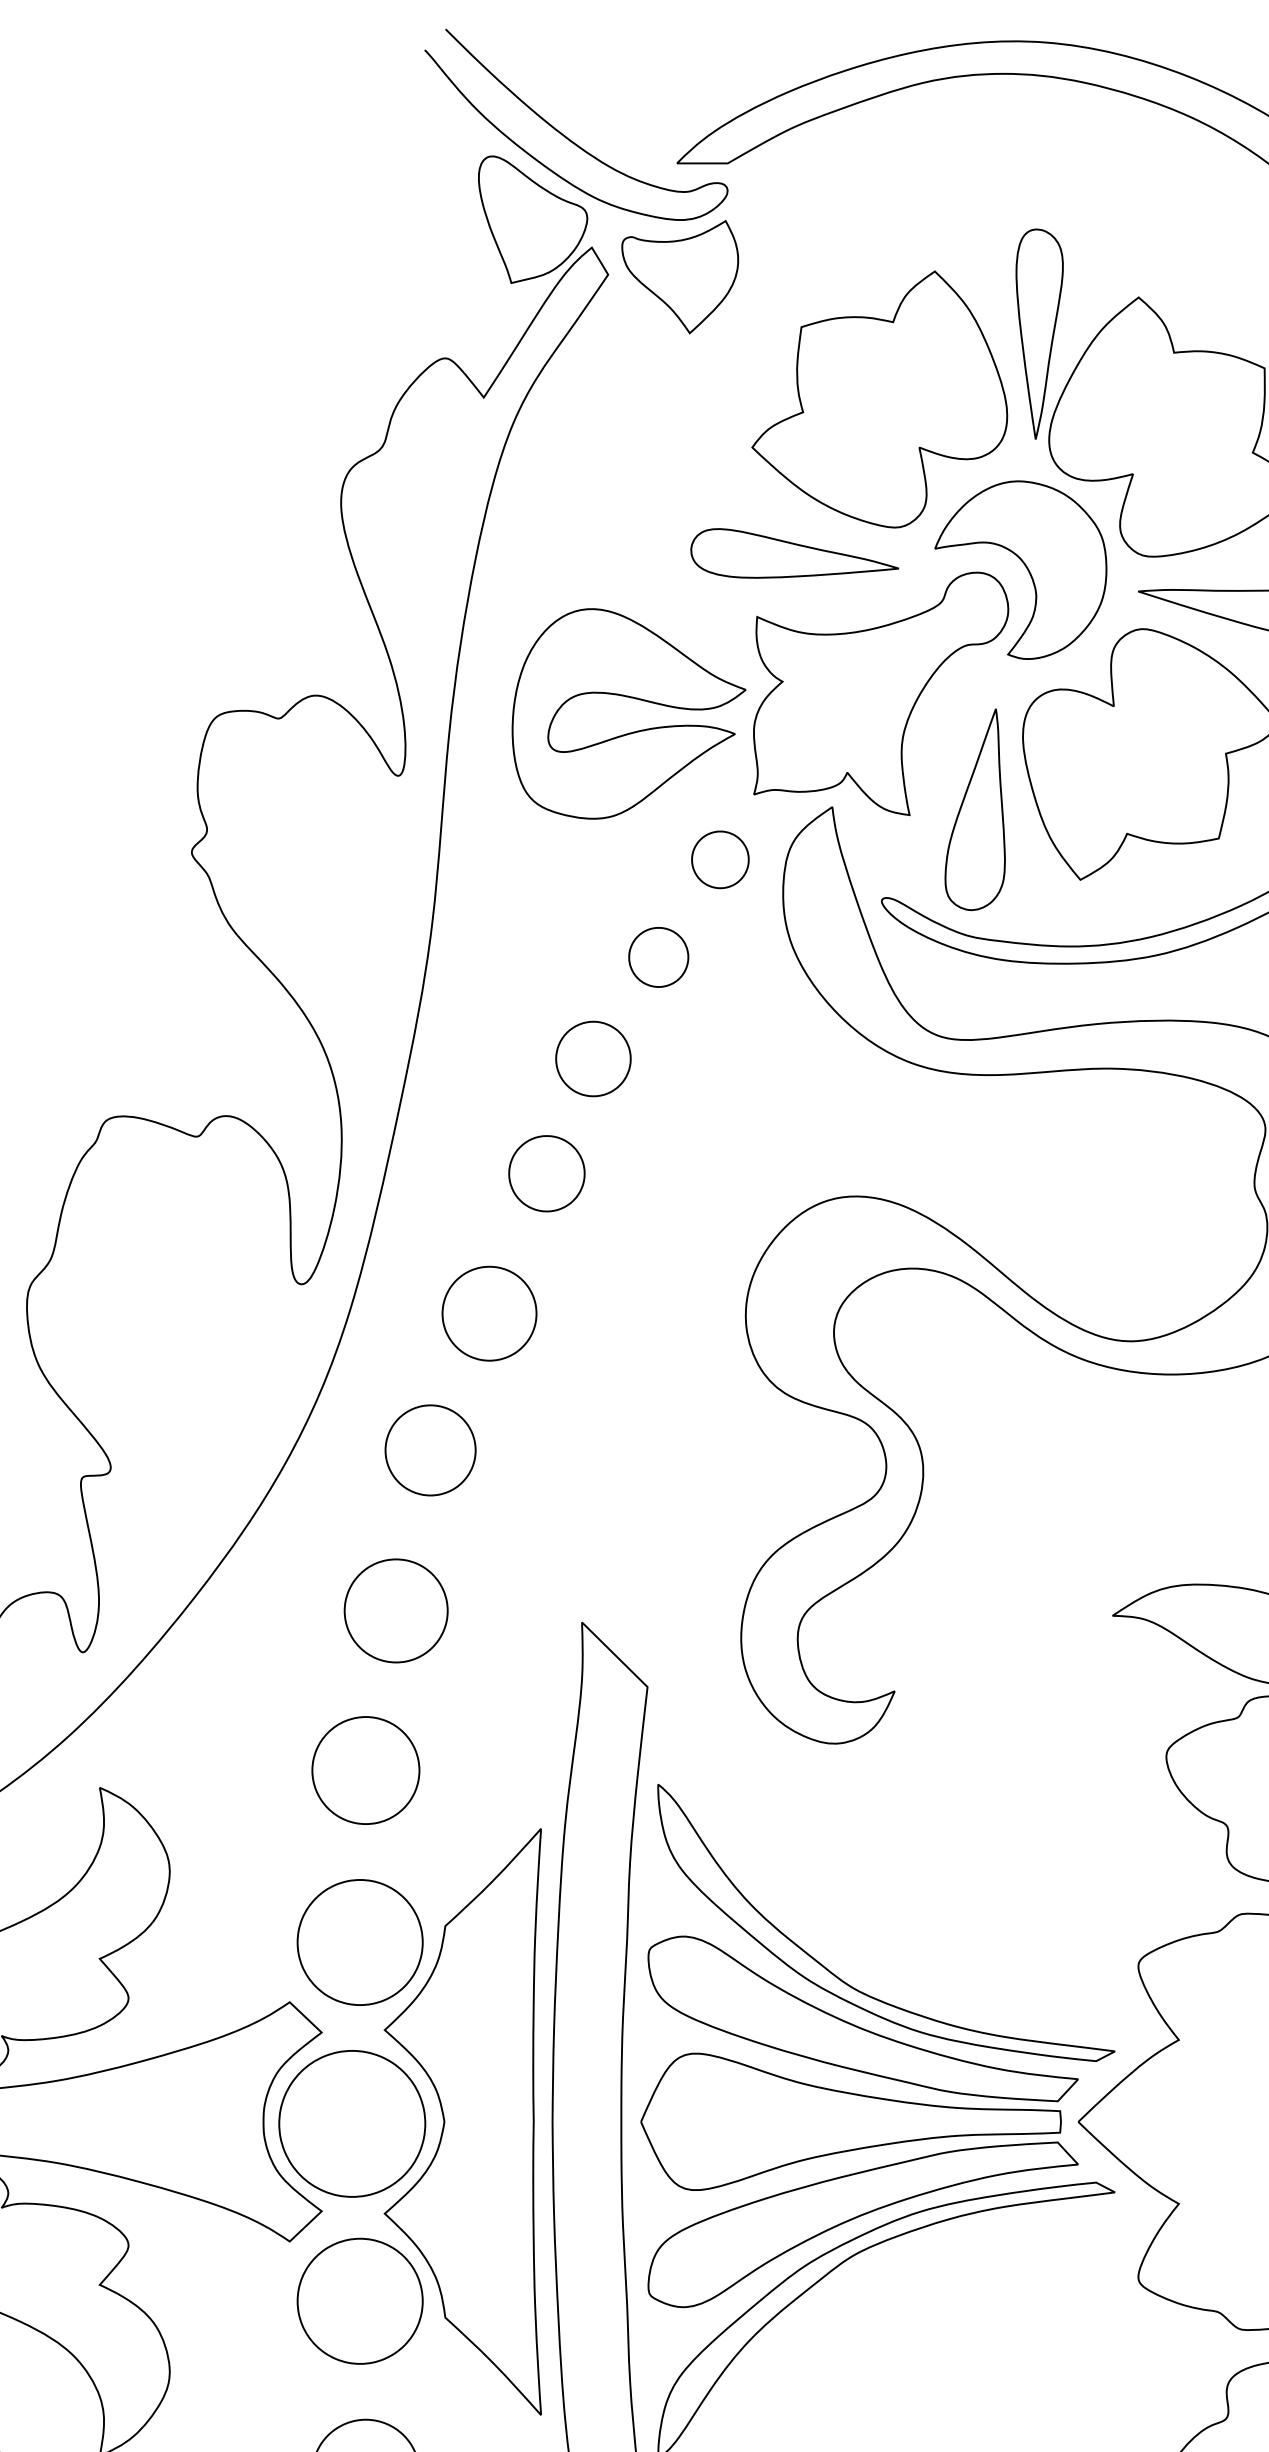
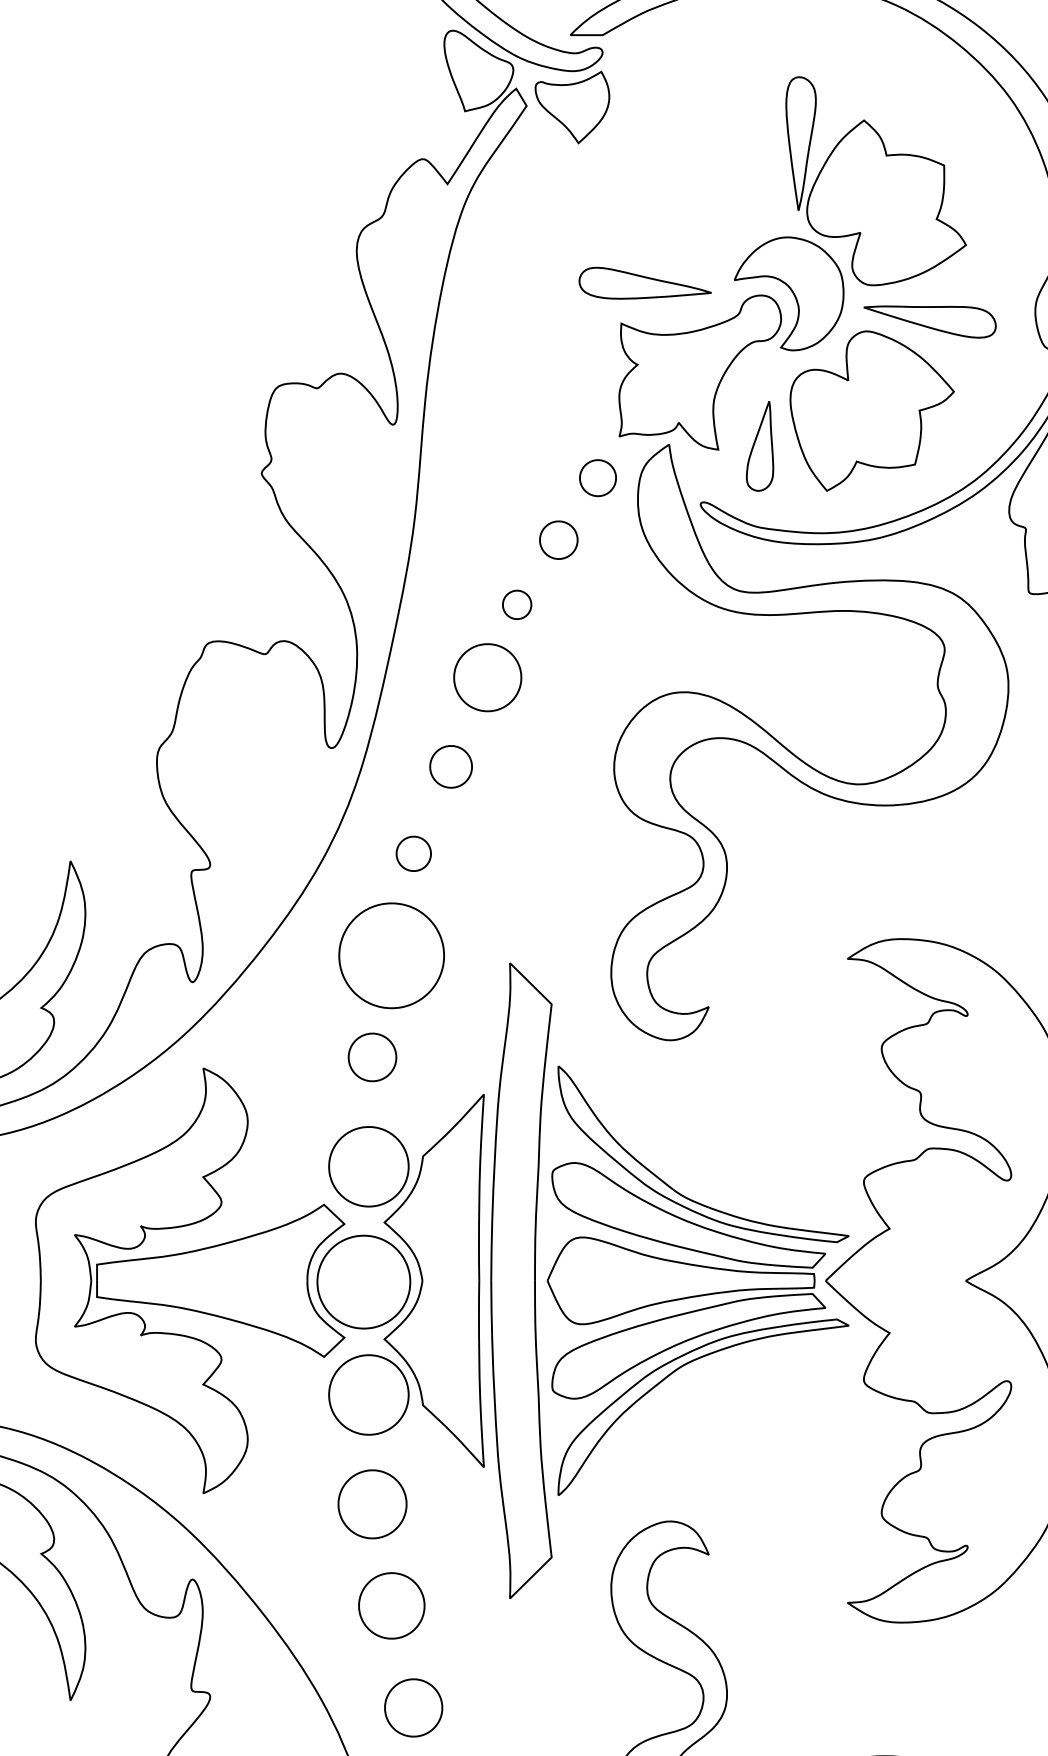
part: (879, 398) -> (699, 184), removed
part: (634, 700) -> (543, 376), removed
part: (974, 808) -> (759, 445), size x0.7
part: (592, 1058) -> (516, 604), size x0.6
part: (546, 1173) -> (487, 677), size x1.4
part: (488, 1313) -> (450, 766), size x0.7
part: (430, 1449) -> (413, 853), size x0.6
part: (395, 1610) -> (391, 955), size x1.6
part: (365, 1770) -> (372, 1057), size x0.7

